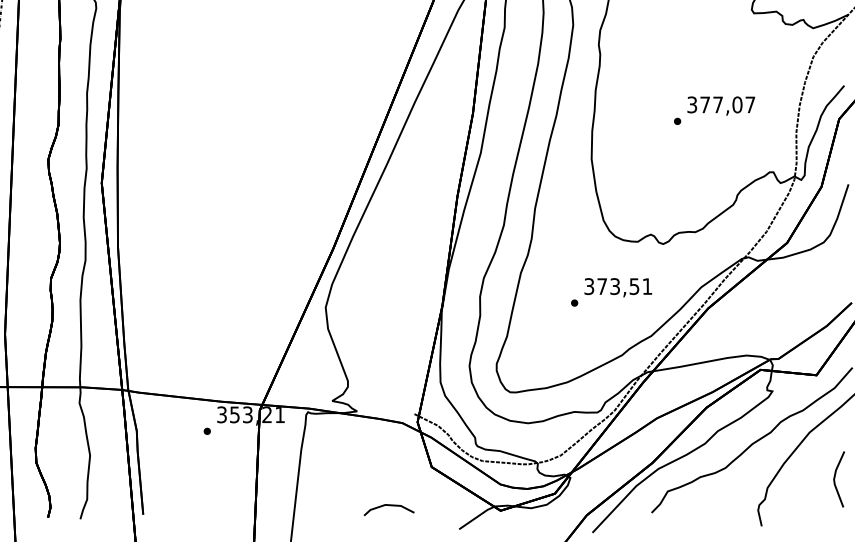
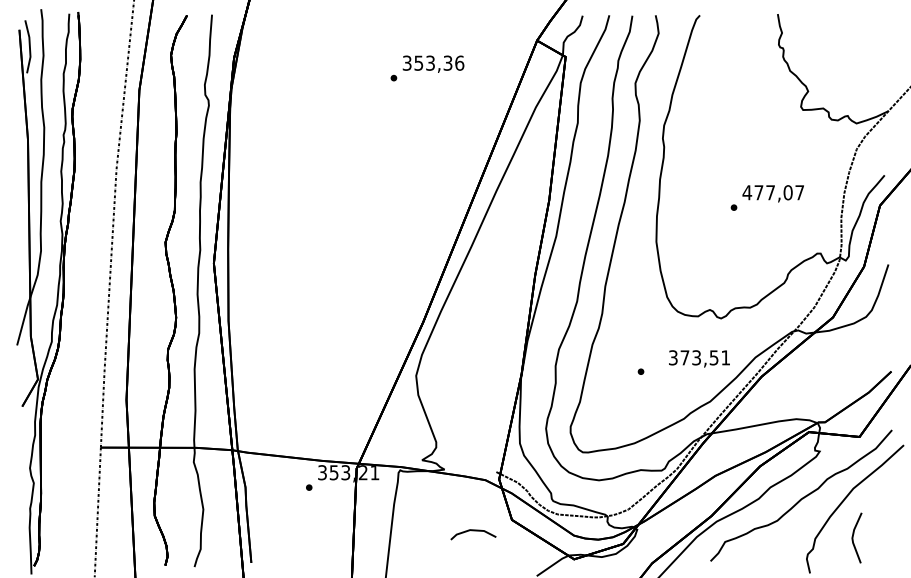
text: (692, 104) -> (747, 192), 377,07 -> 477,07
text: (618, 287) -> (699, 358), moved
line: (835, 478) -> (853, 537), moved
line: (389, 506) -> (473, 531), moved

